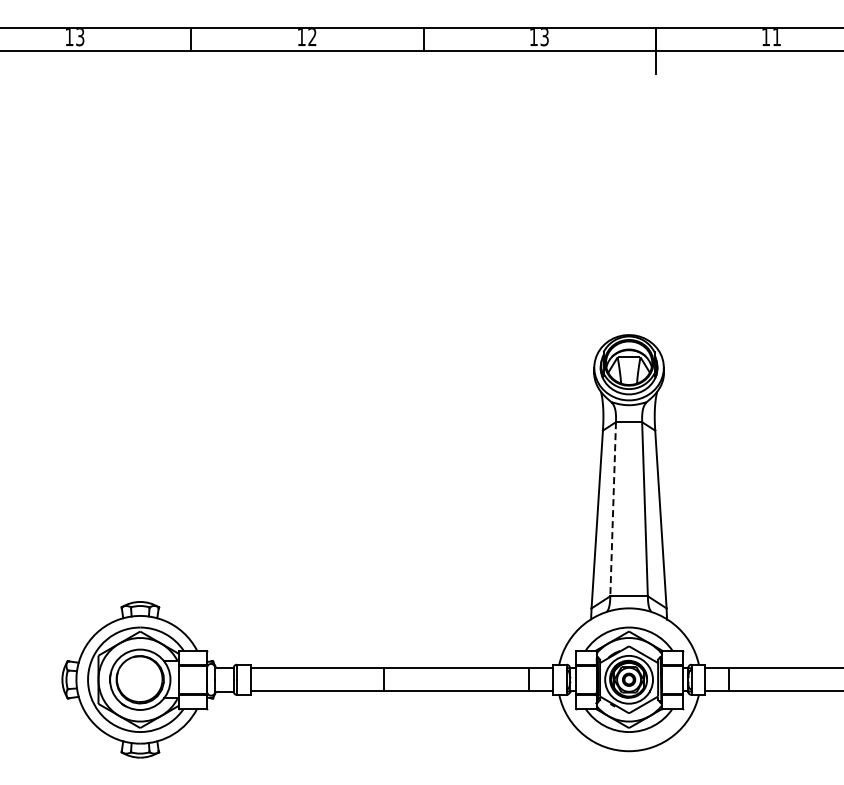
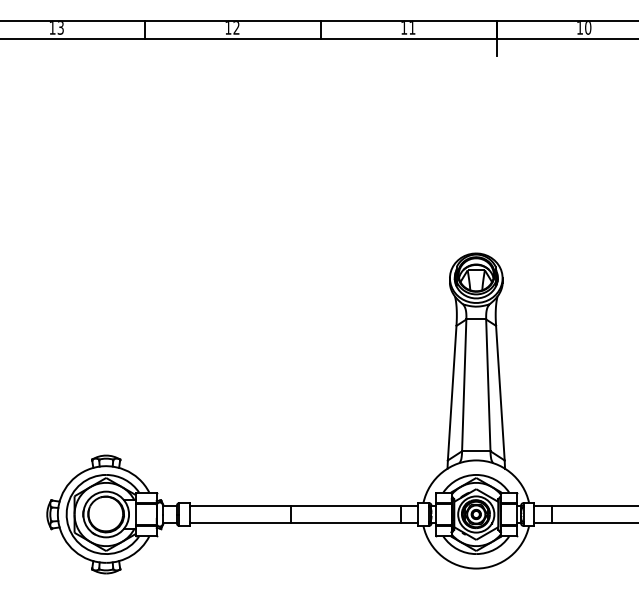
text: (544, 37) -> (412, 28), 13 -> 11
text: (776, 37) -> (587, 28), 11 -> 10
line: (613, 509) -> (464, 385), dashed -> solid

